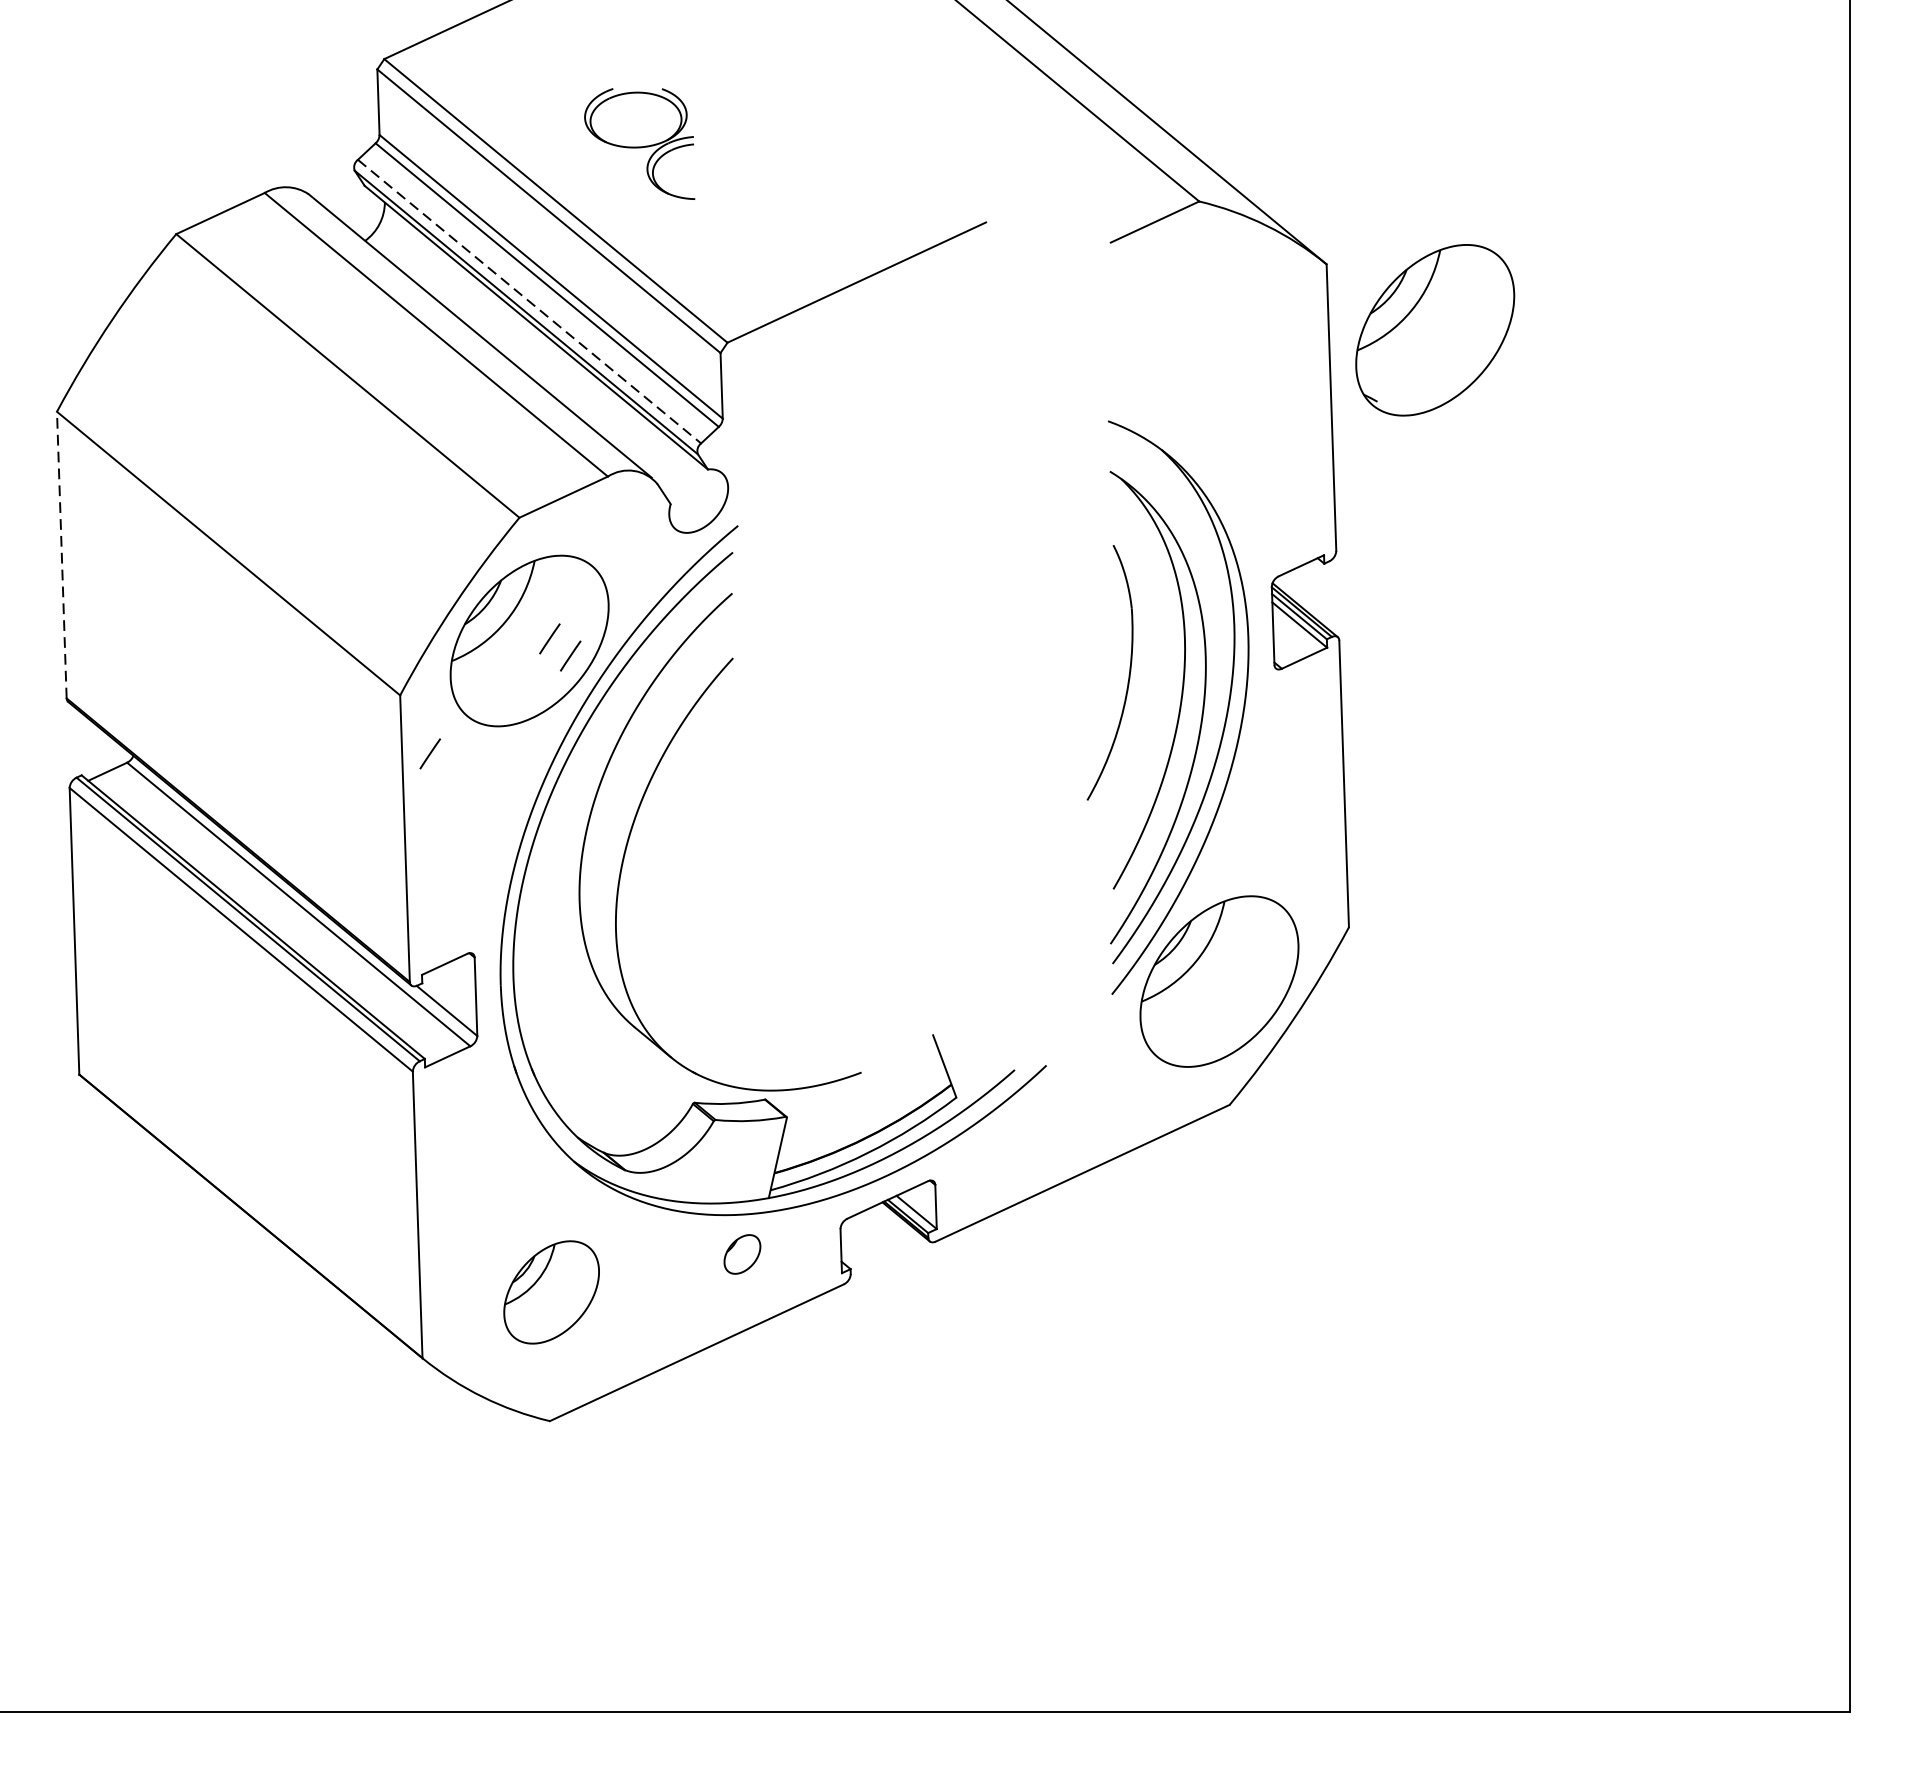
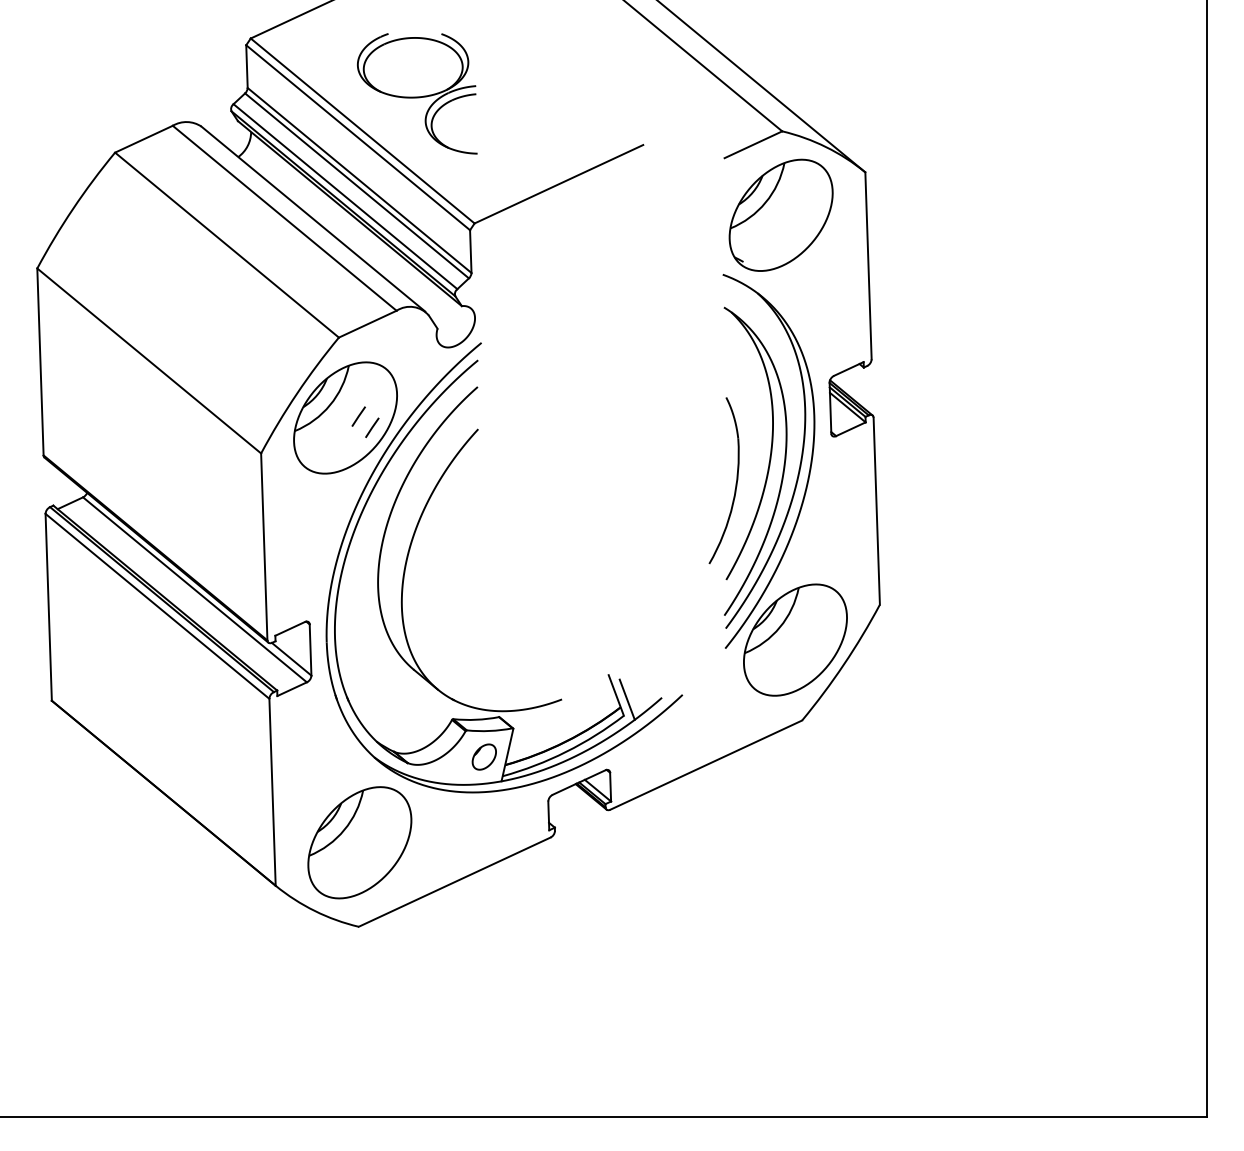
part: (639, 143) -> (417, 93), size x1.67
line: (529, 302) -> (345, 197), dashed -> solid
part: (1434, 328) -> (780, 214), moved
line: (61, 554) -> (40, 361), dashed -> solid
part: (1127, 677) -> (735, 483), moved
line: (429, 753) -> (280, 491), removed
line: (960, 1072) -> (626, 699), added
part: (741, 1253) -> (483, 756), moved
part: (551, 1291) -> (359, 842), size x1.67

